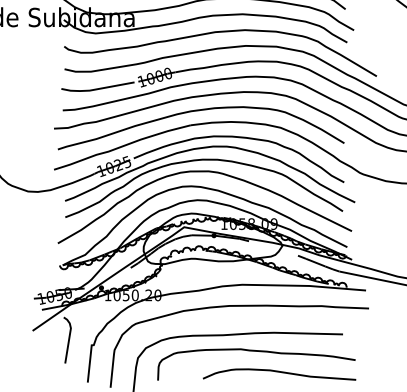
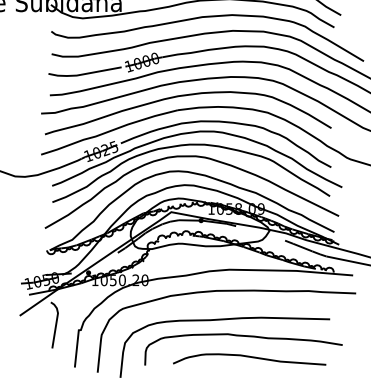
curve: (279, 372) -> (249, 357), moved

